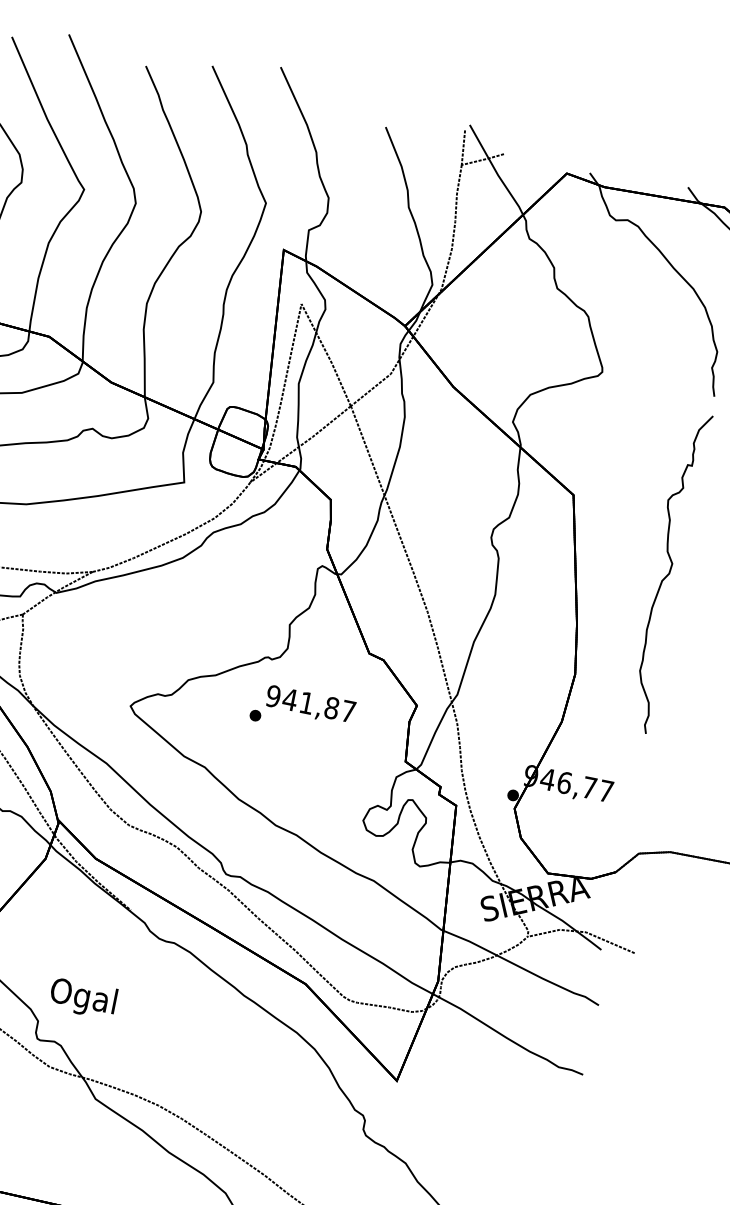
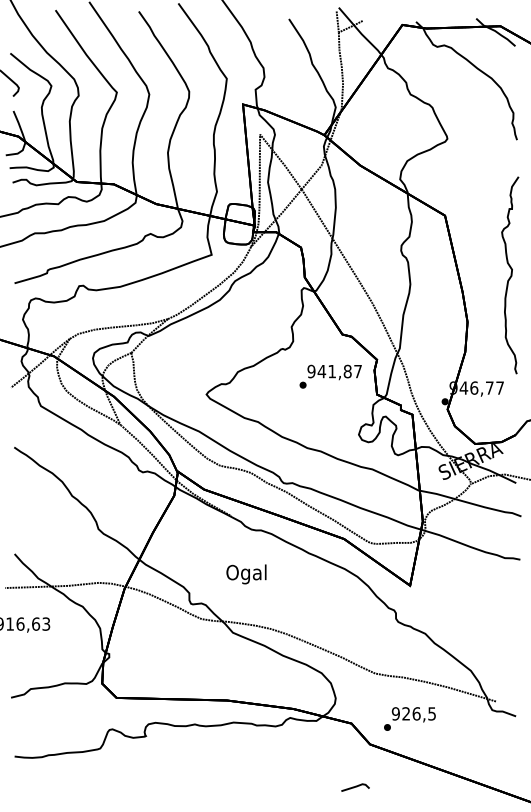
curve: (667, 572) -> (510, 275), moved
text: (302, 710) -> (330, 376), moved
text: (83, 998) -> (246, 574), moved

